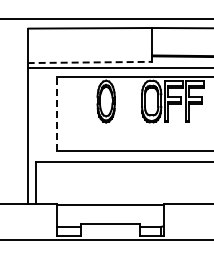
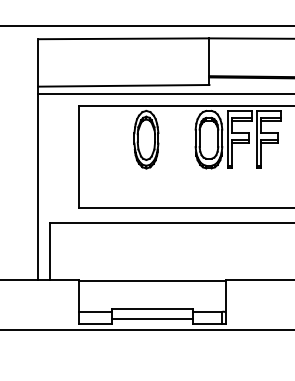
line: (90, 62) -> (124, 85), dashed -> solid
line: (57, 114) -> (79, 157), dashed -> solid
line: (110, 231) -> (152, 318), added

